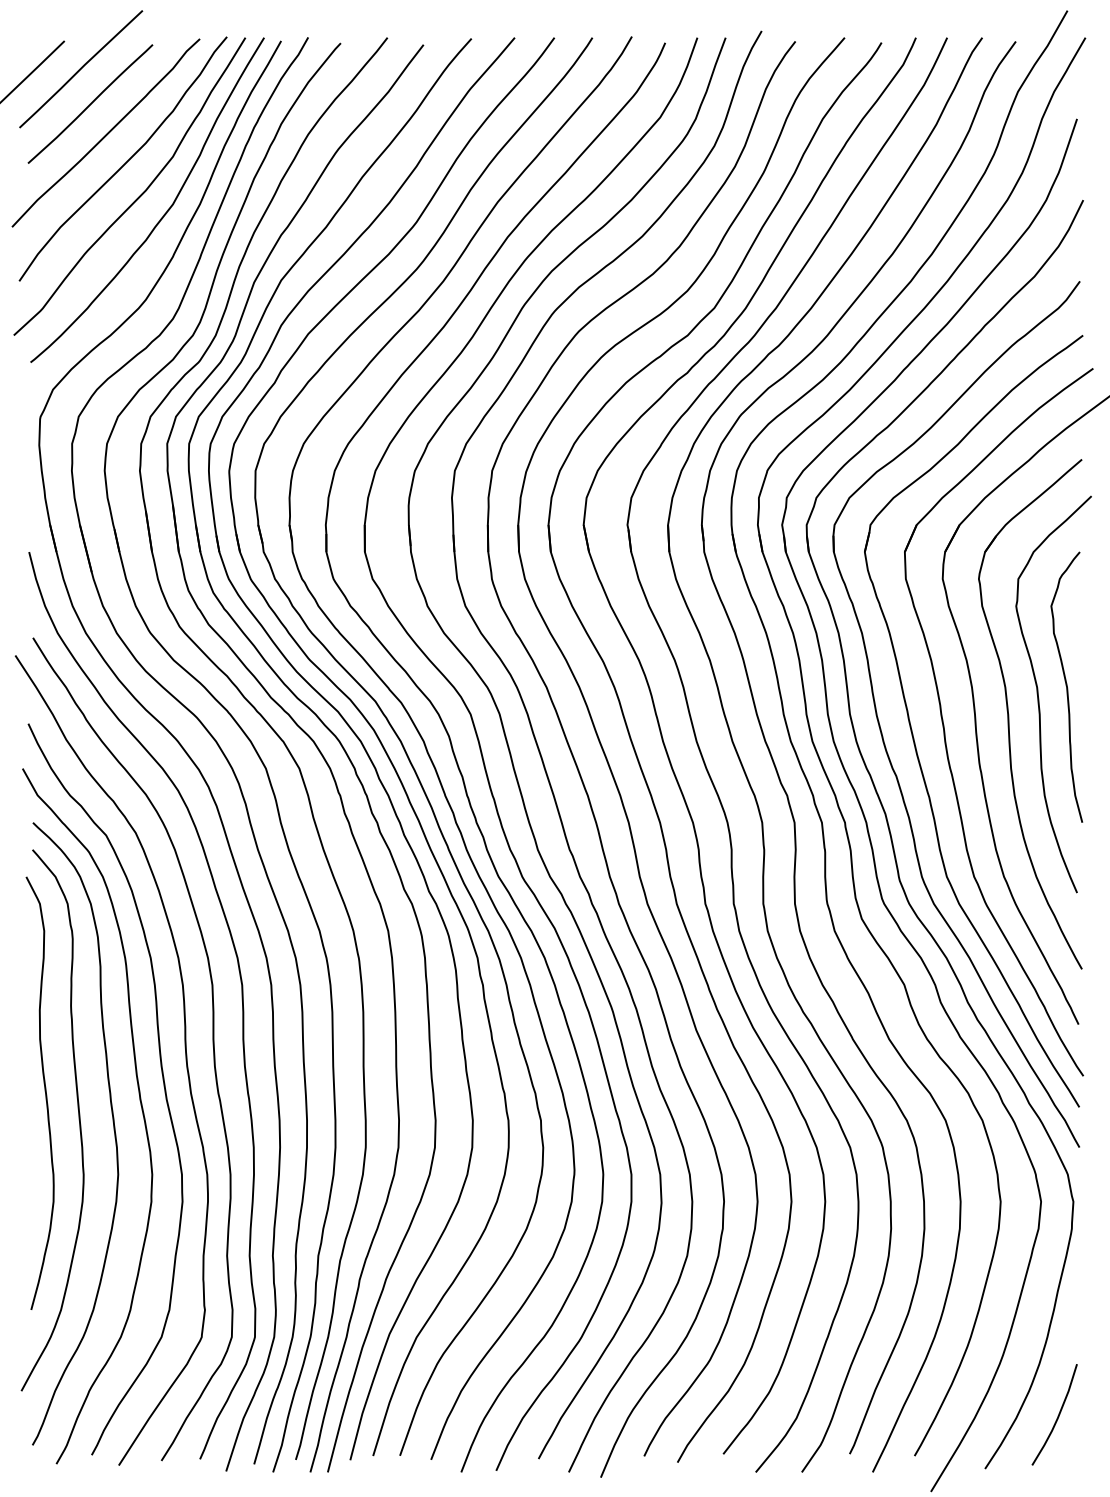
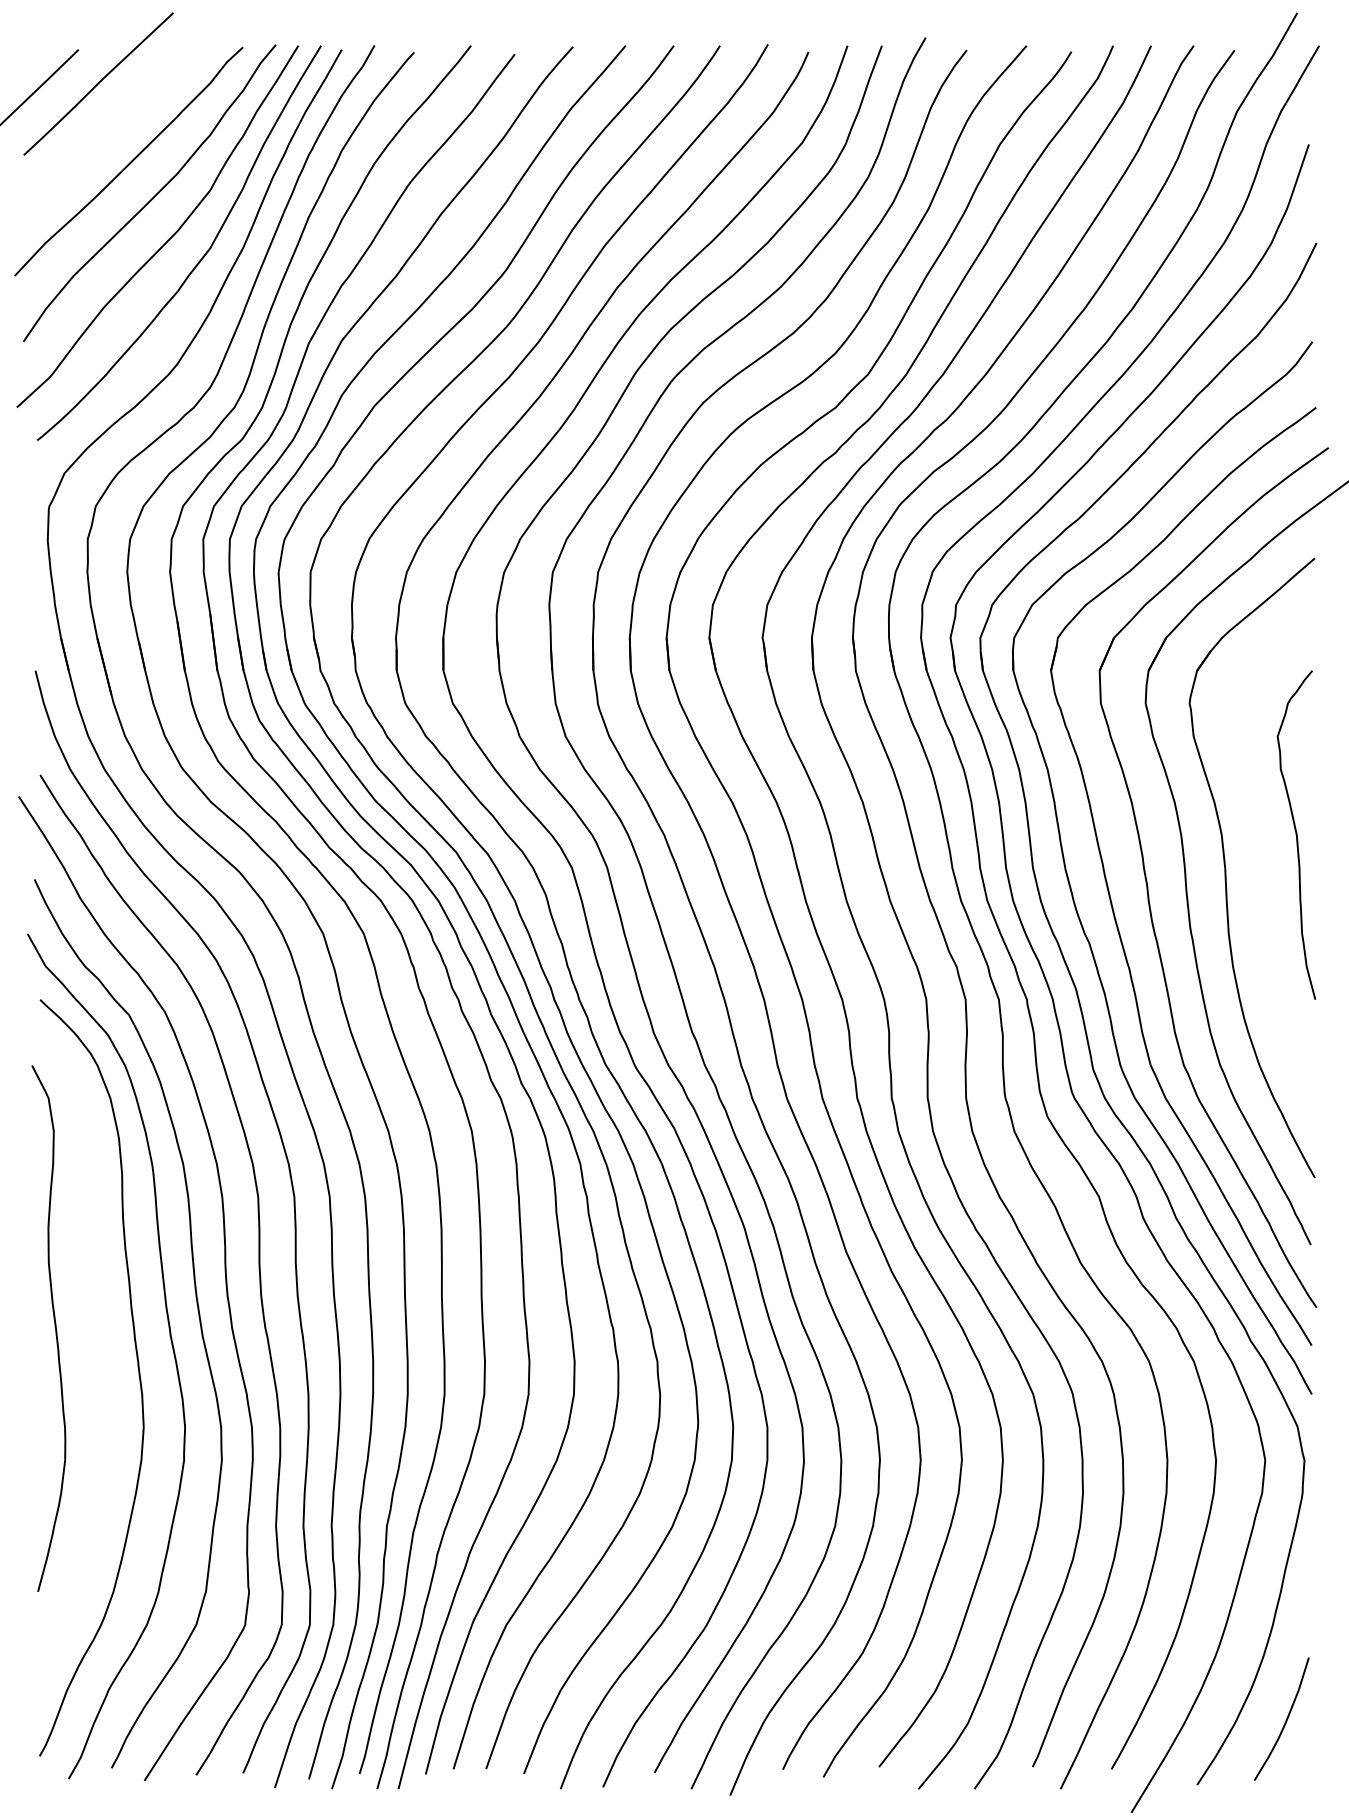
curve: (90, 103) -> (109, 125), removed
curve: (1038, 694) -> (1262, 843), removed
curve: (78, 1117) -> (95, 1358), removed

